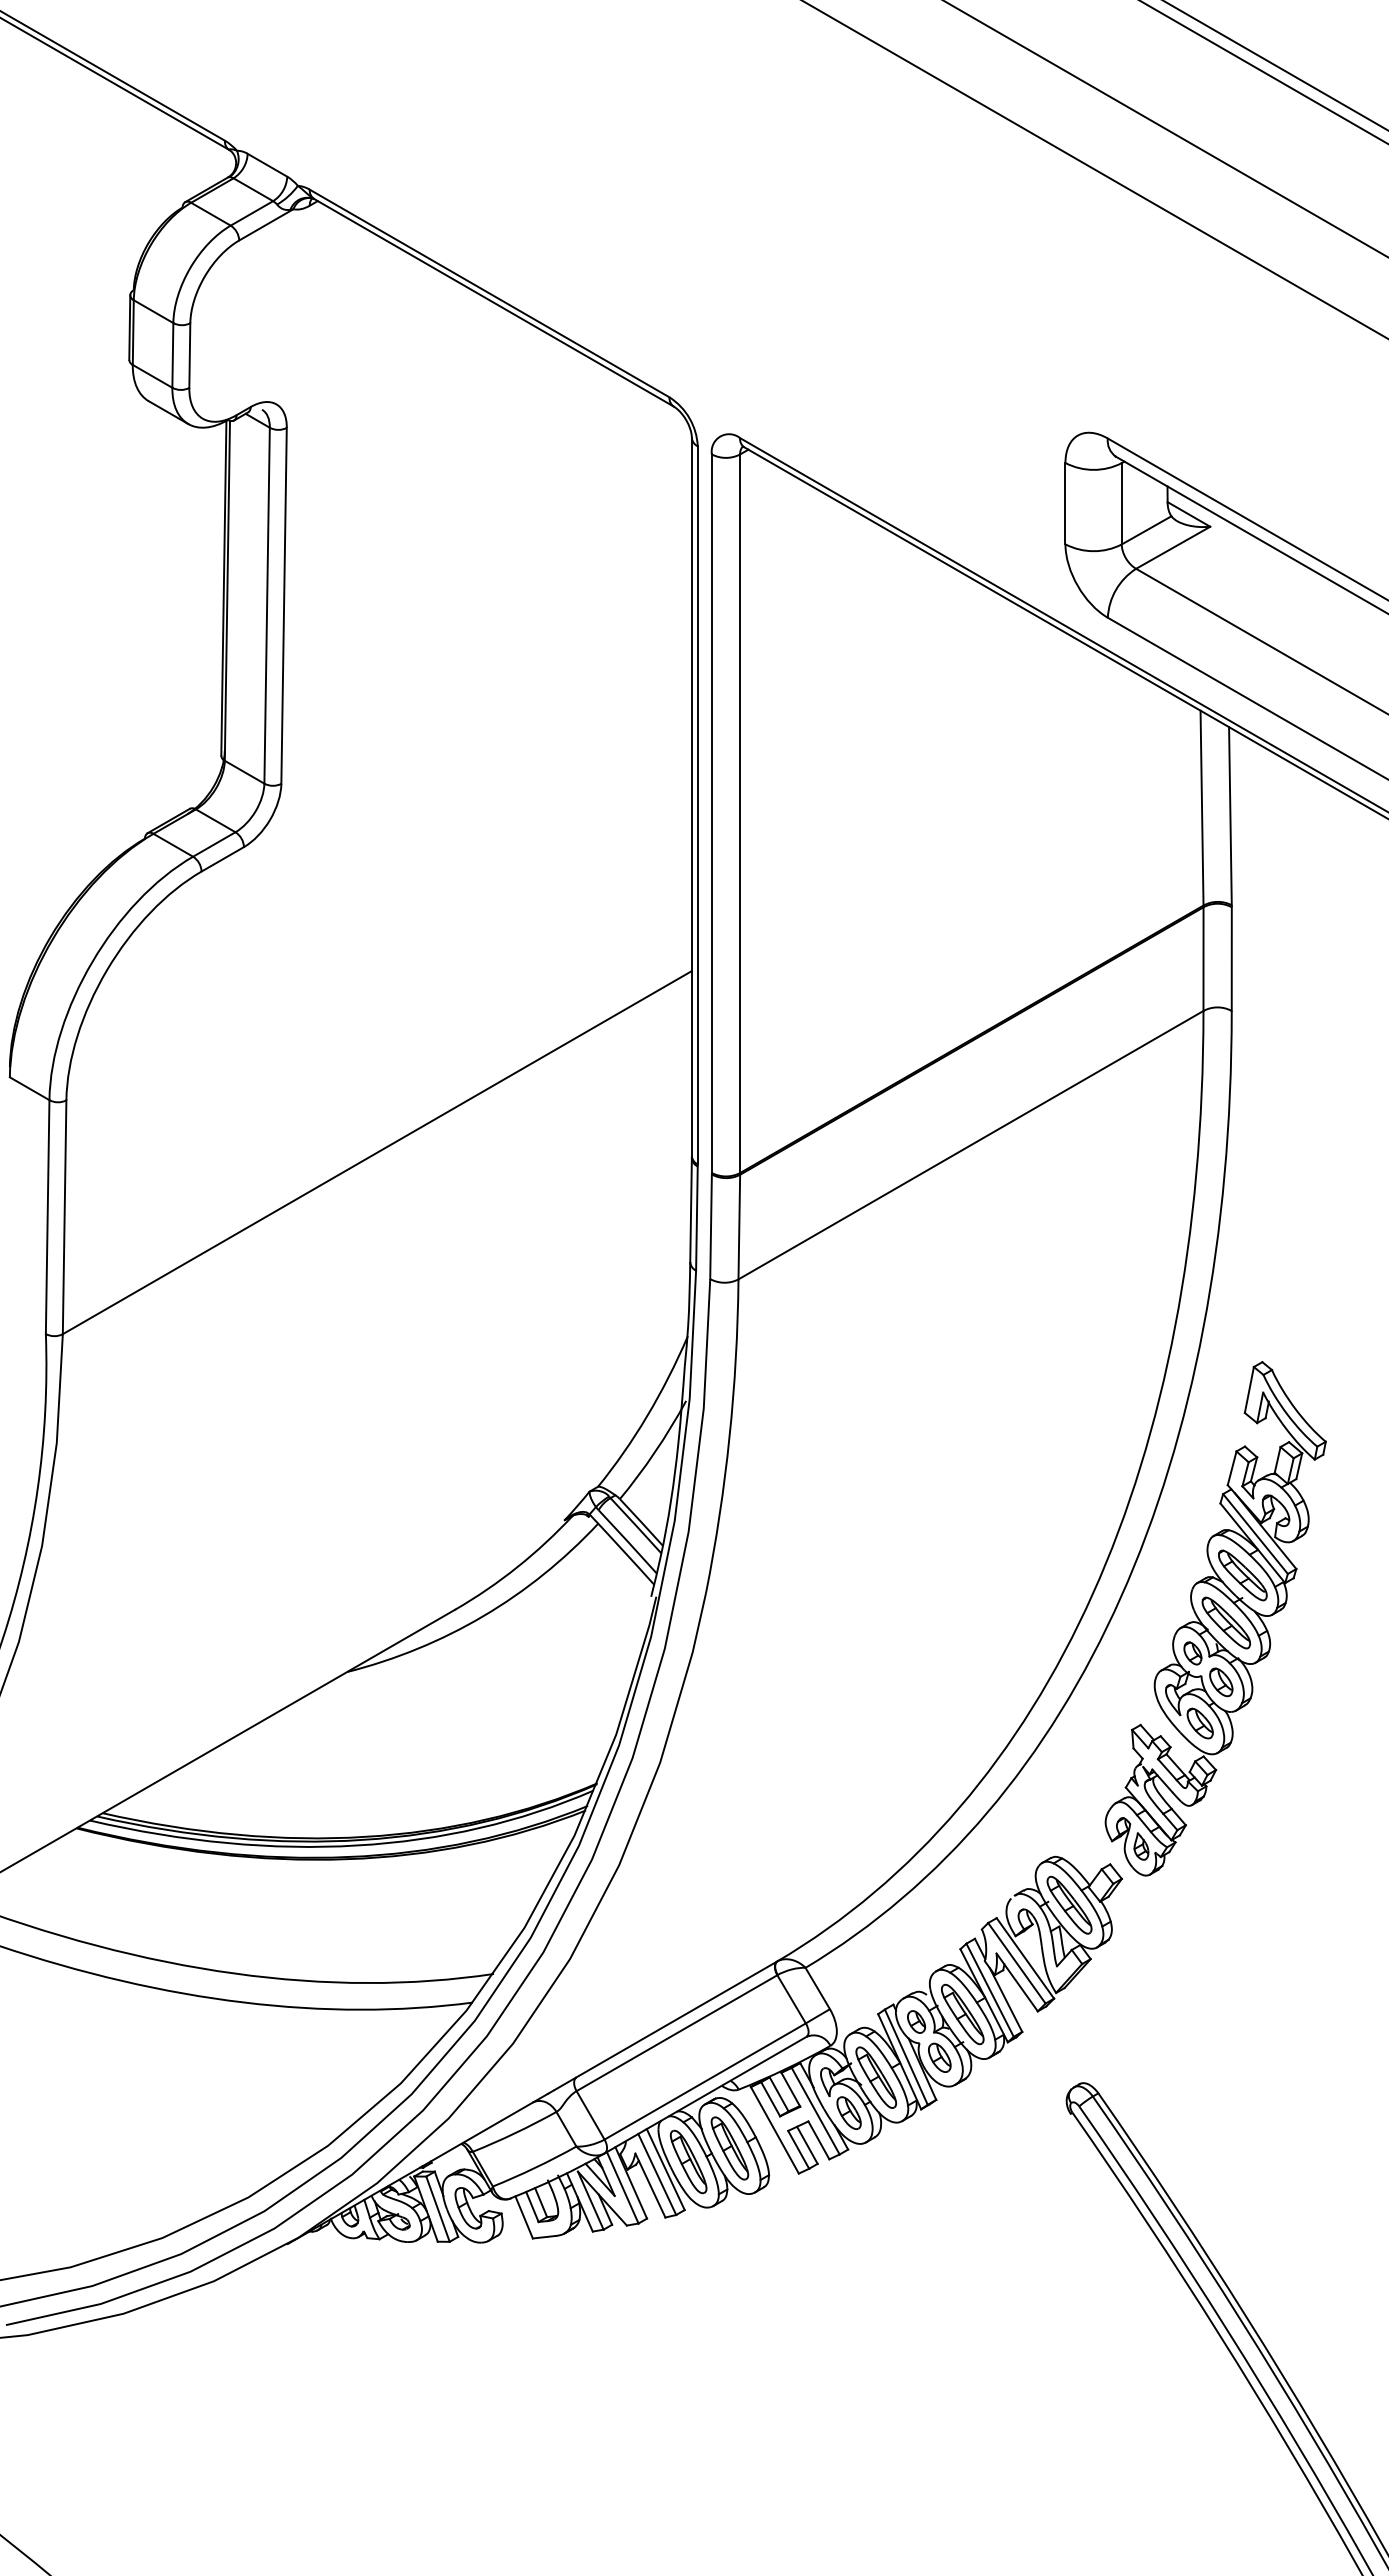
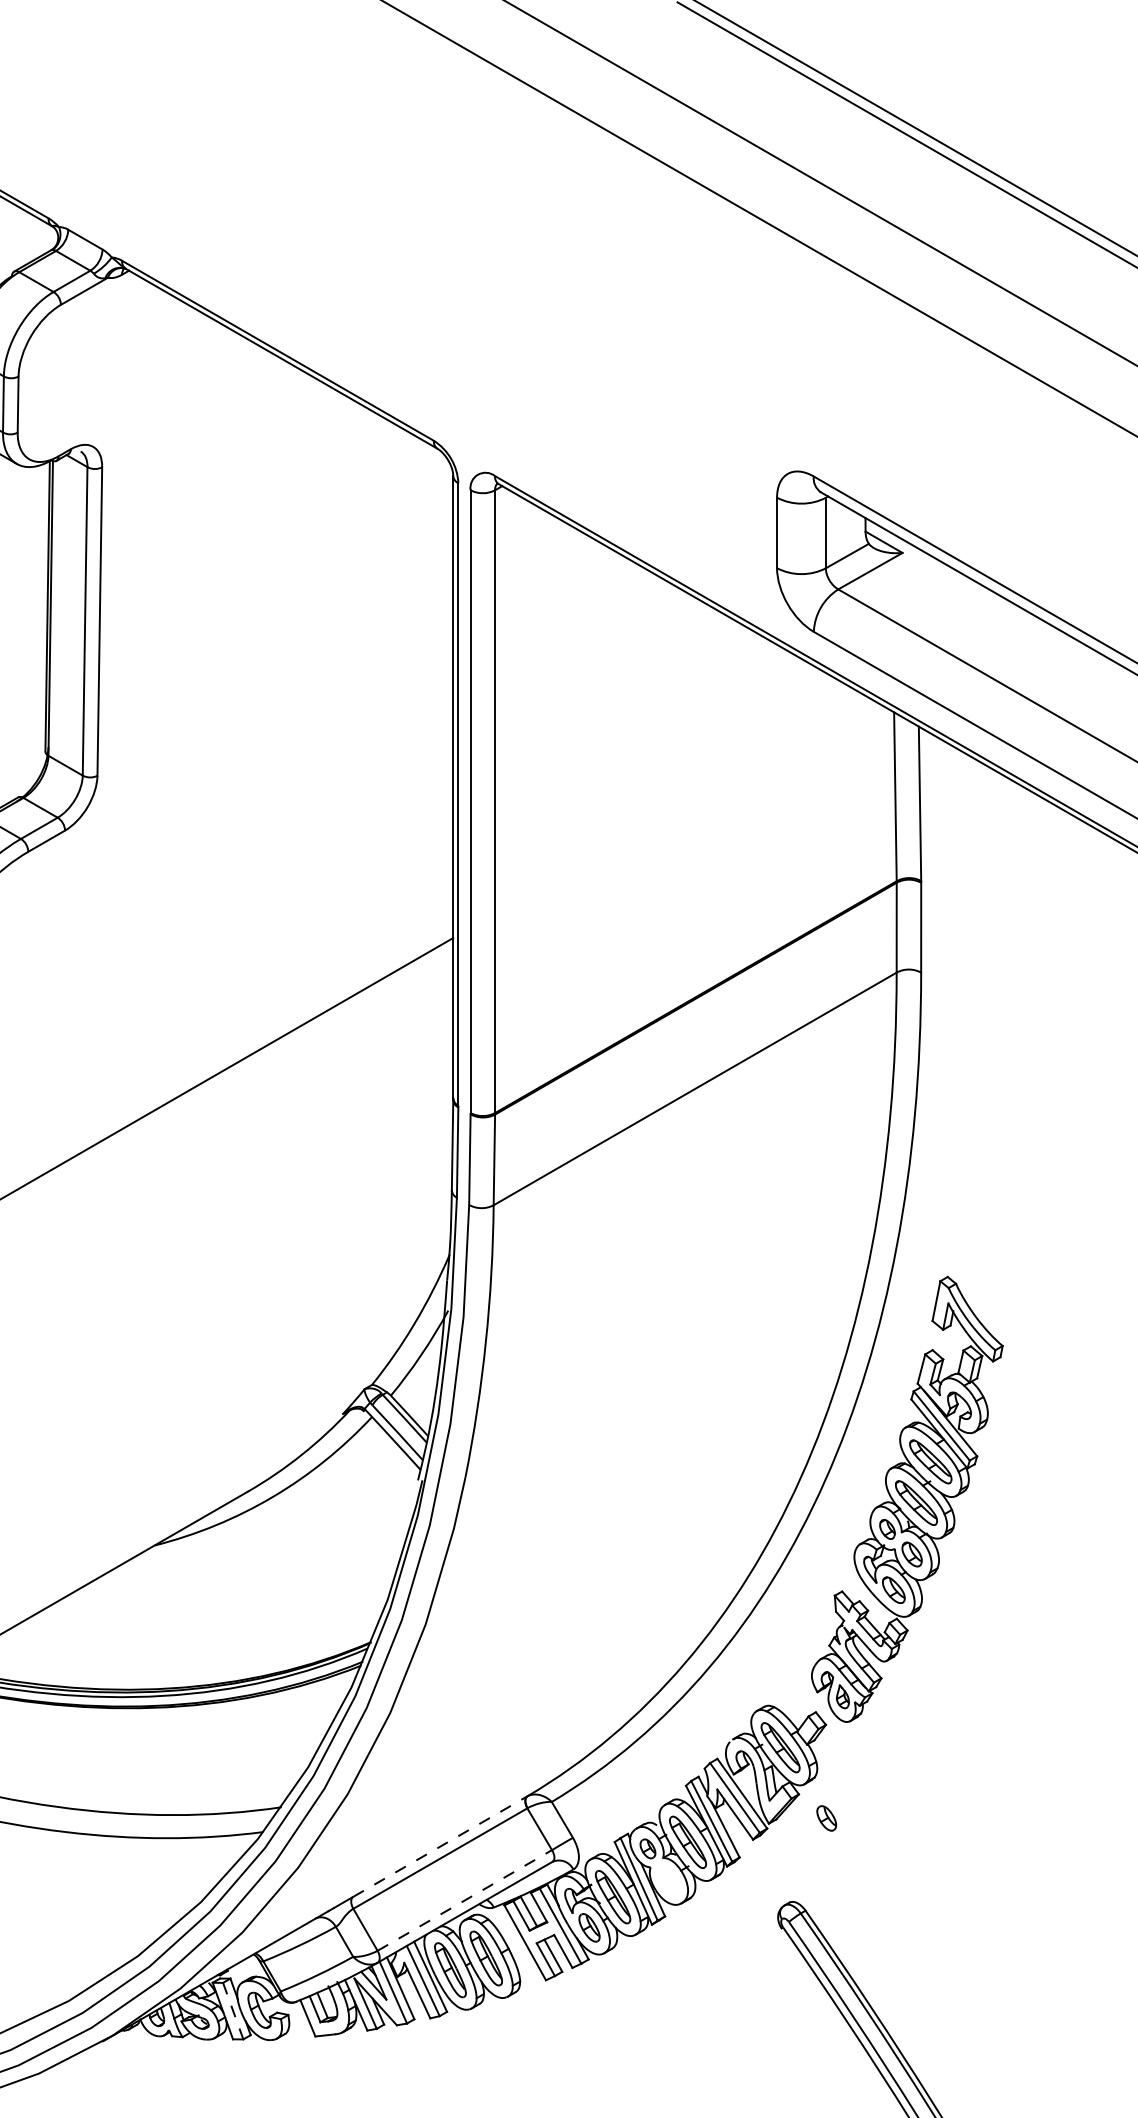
line: (676, 2019) -> (439, 1846), solid -> dashed
part: (939, 2057) -> (826, 1818), moved
line: (705, 2081) -> (465, 1900), solid -> dashed
line: (438, 2209) -> (233, 2011), solid -> dashed

